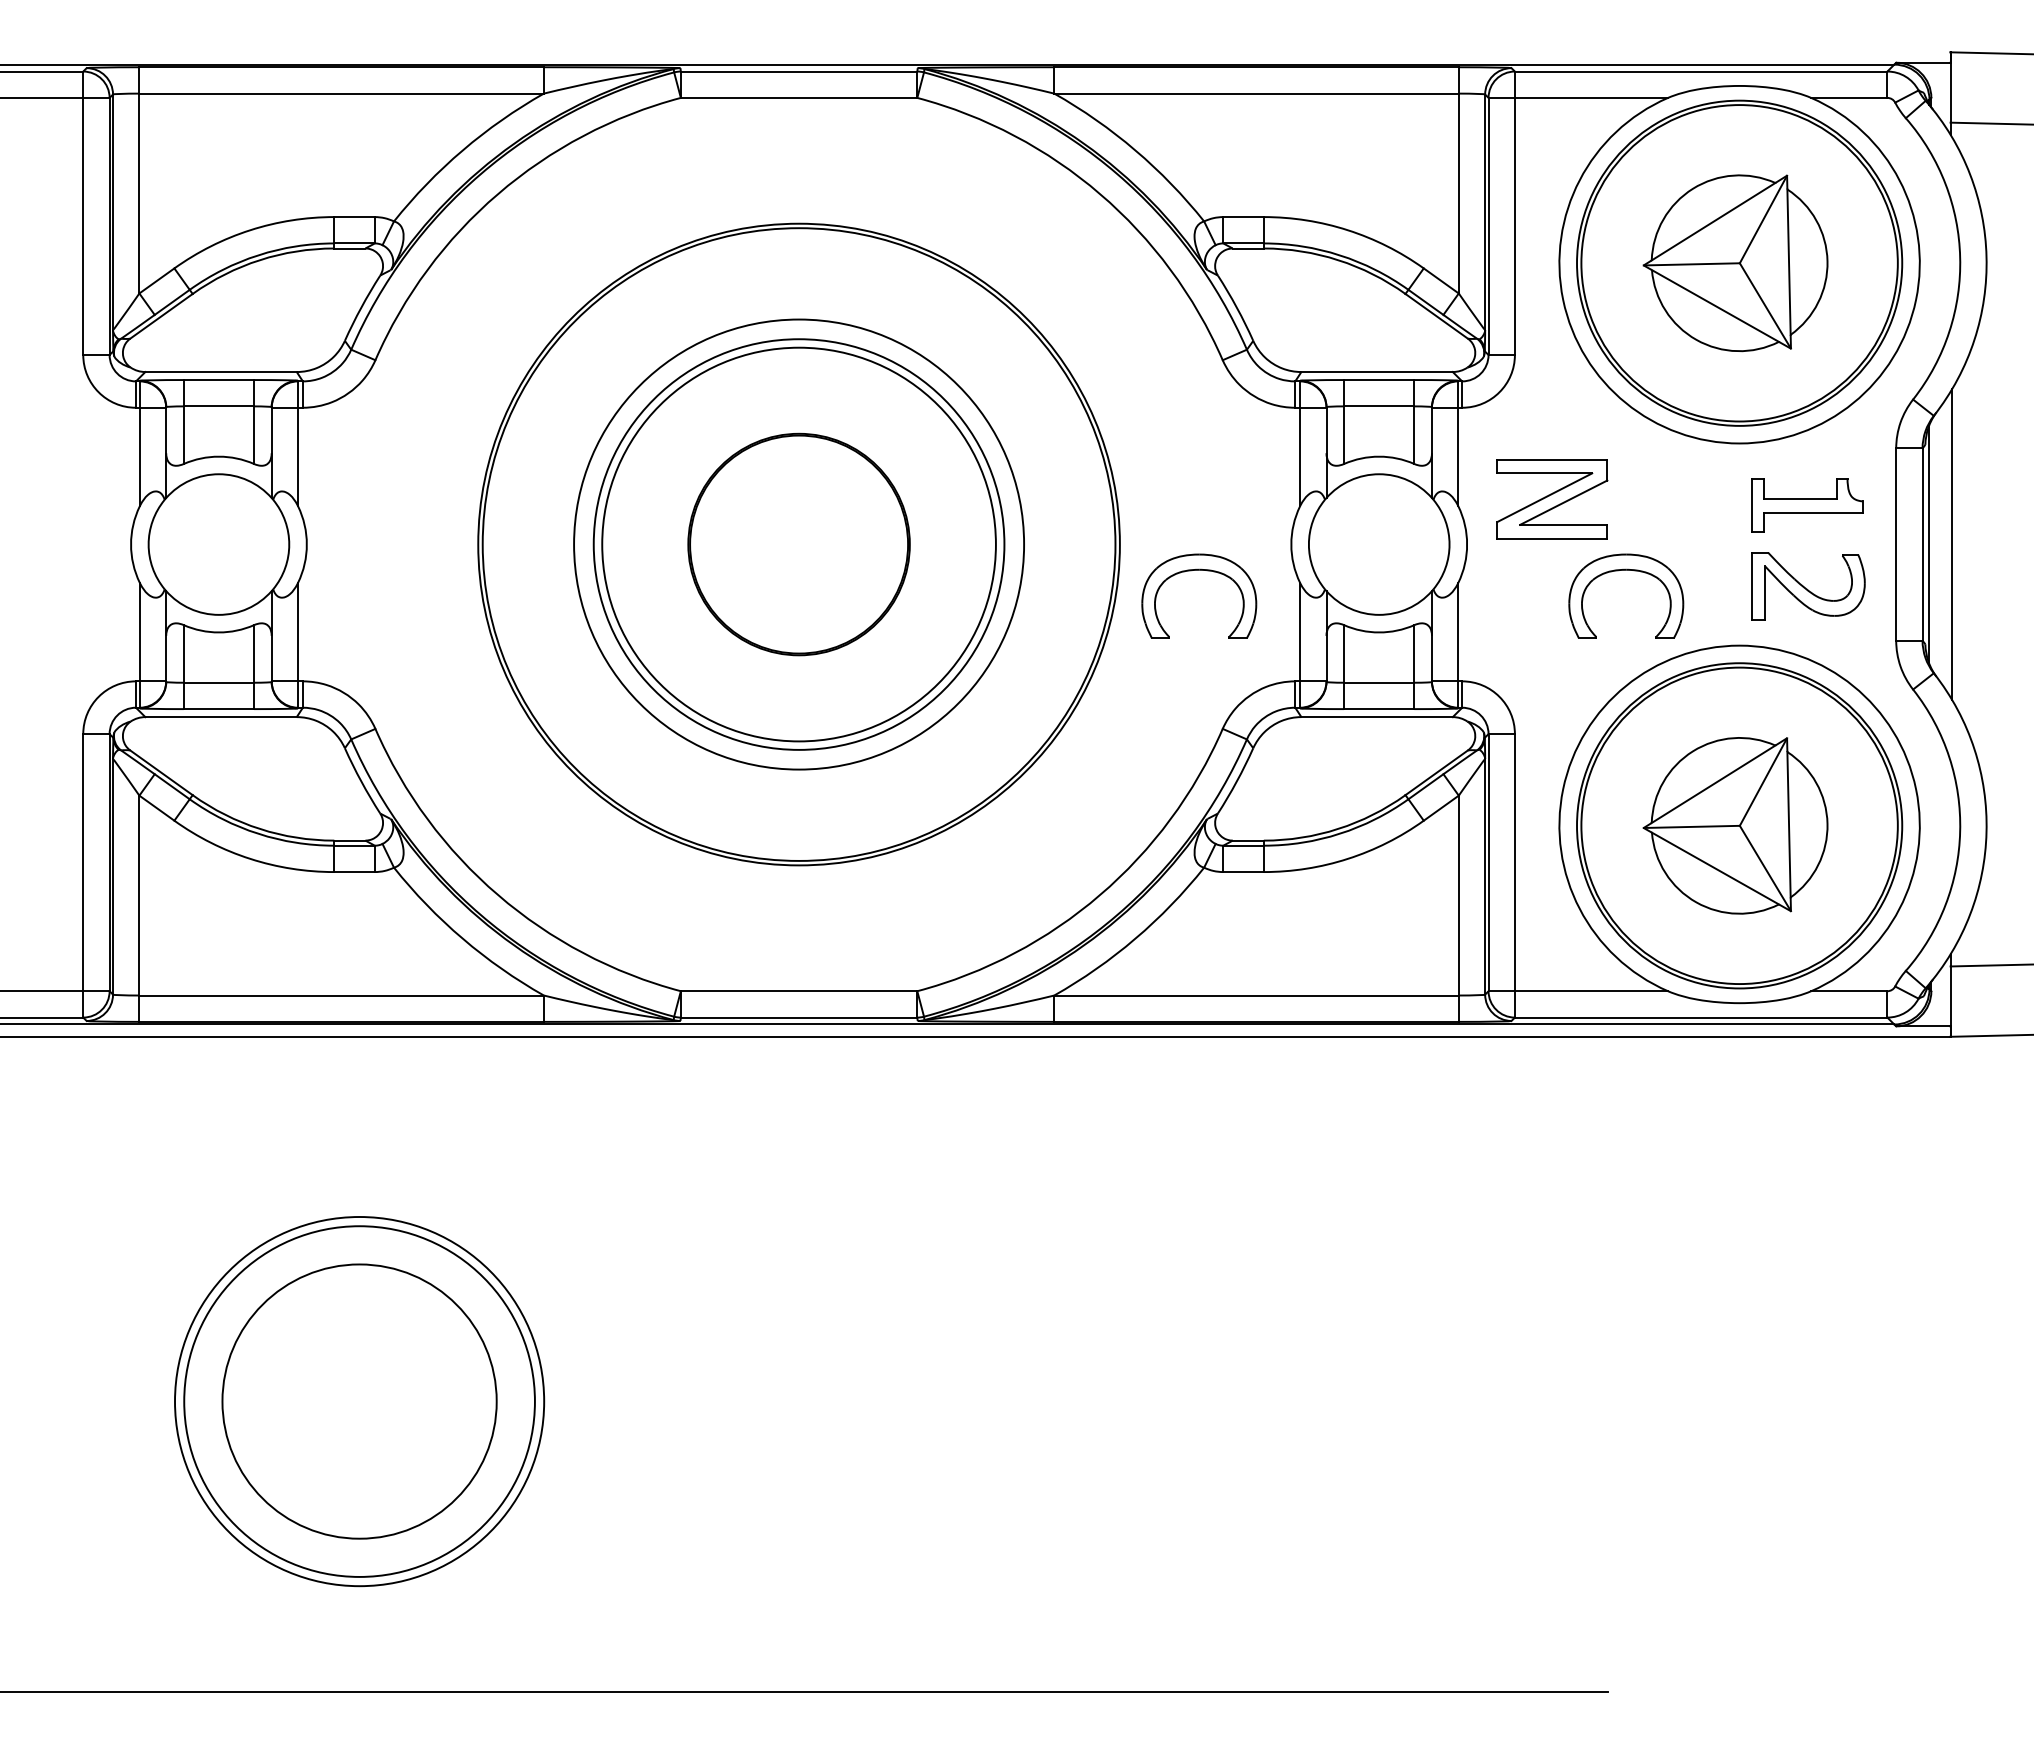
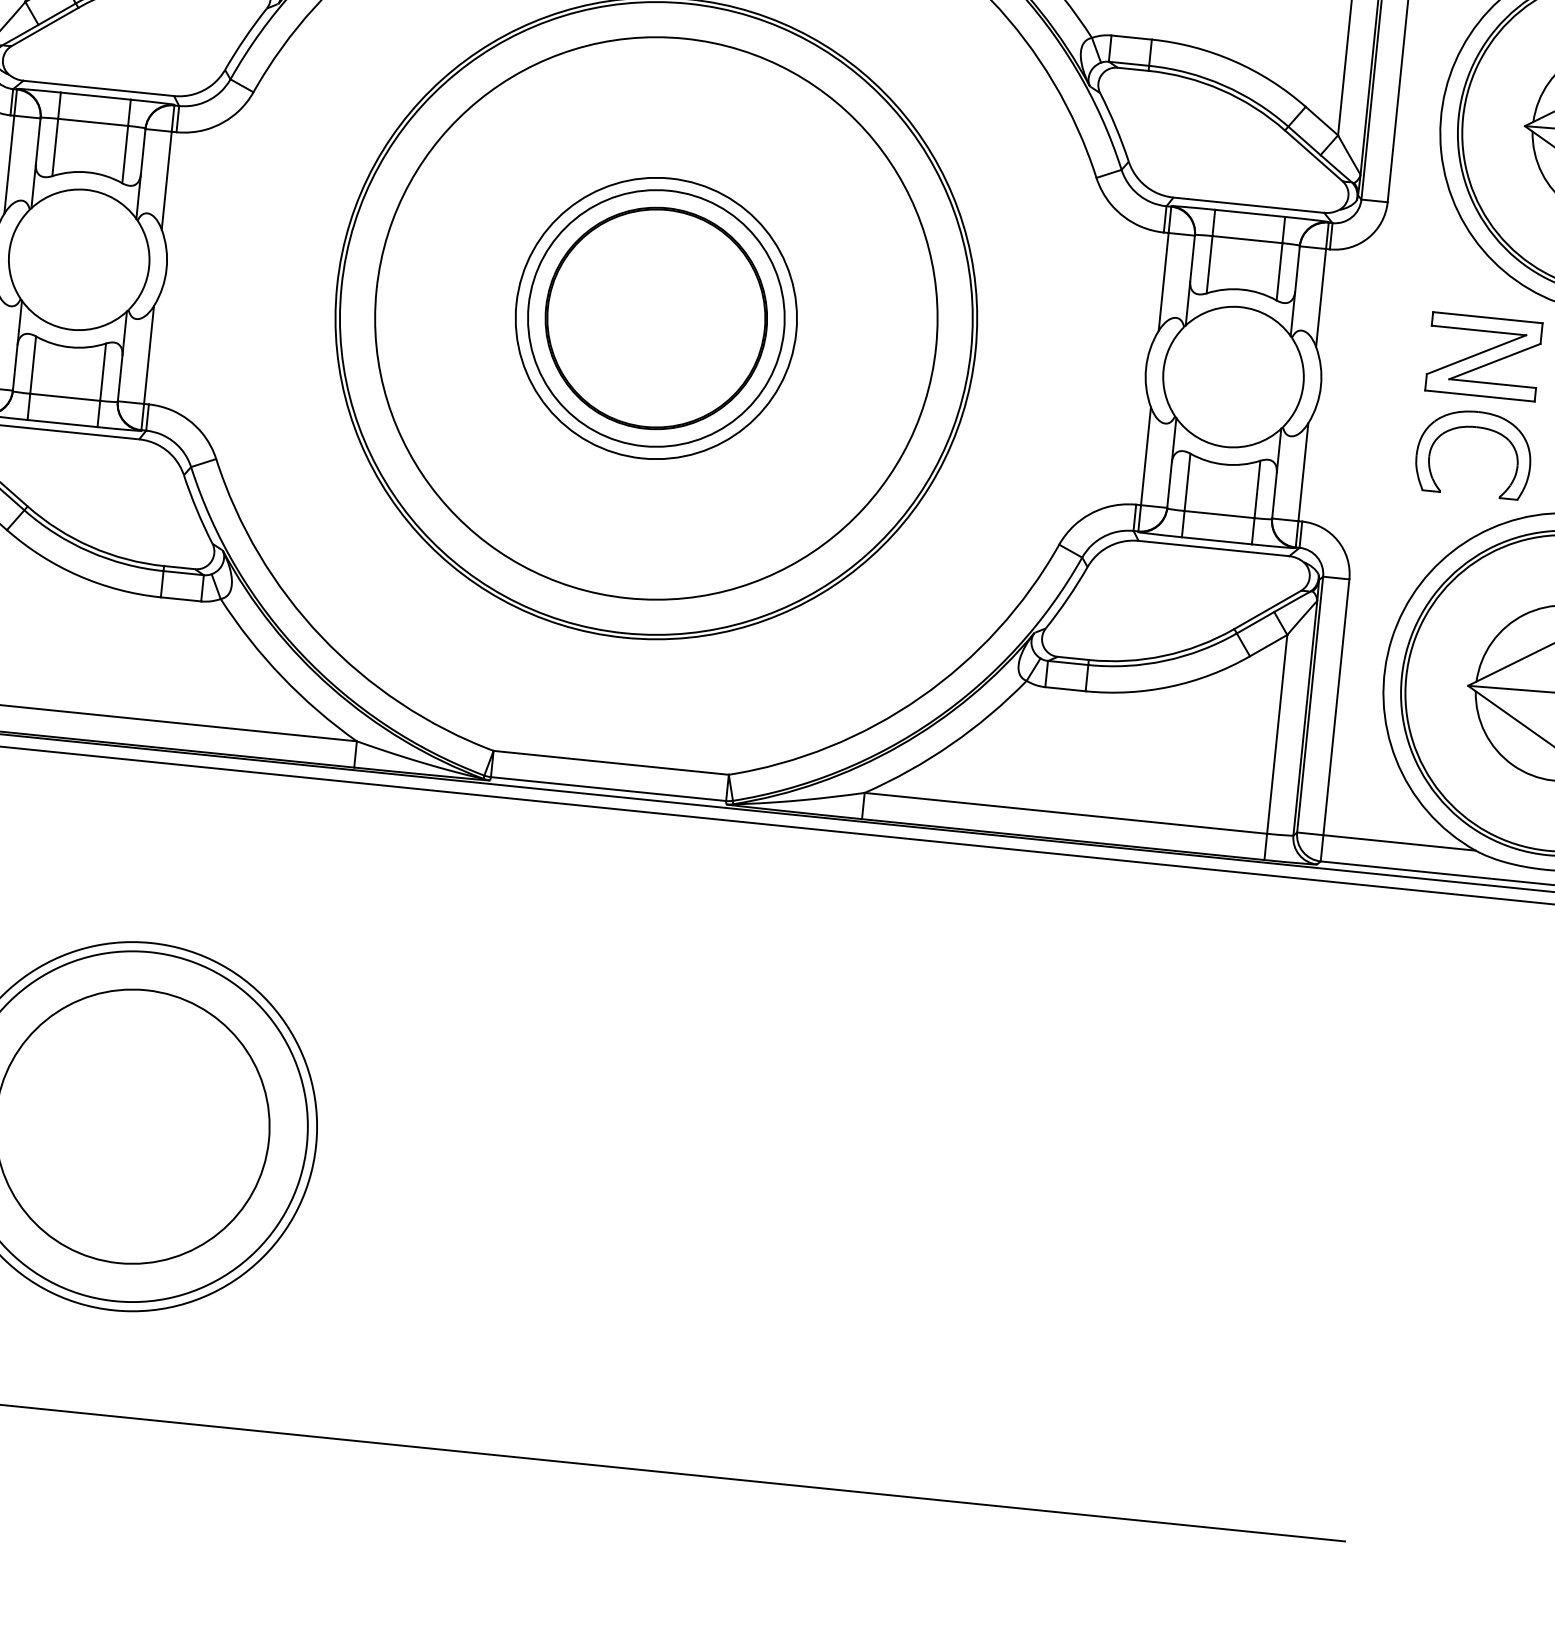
part: (1552, 499) -> (1484, 357), moved
circle: (798, 544) -> (655, 318), size x0.62
circle: (798, 544) -> (655, 318), size x0.62
circle: (798, 544) -> (655, 318), size x1.43
part: (1199, 570) -> (1052, 384), removed

